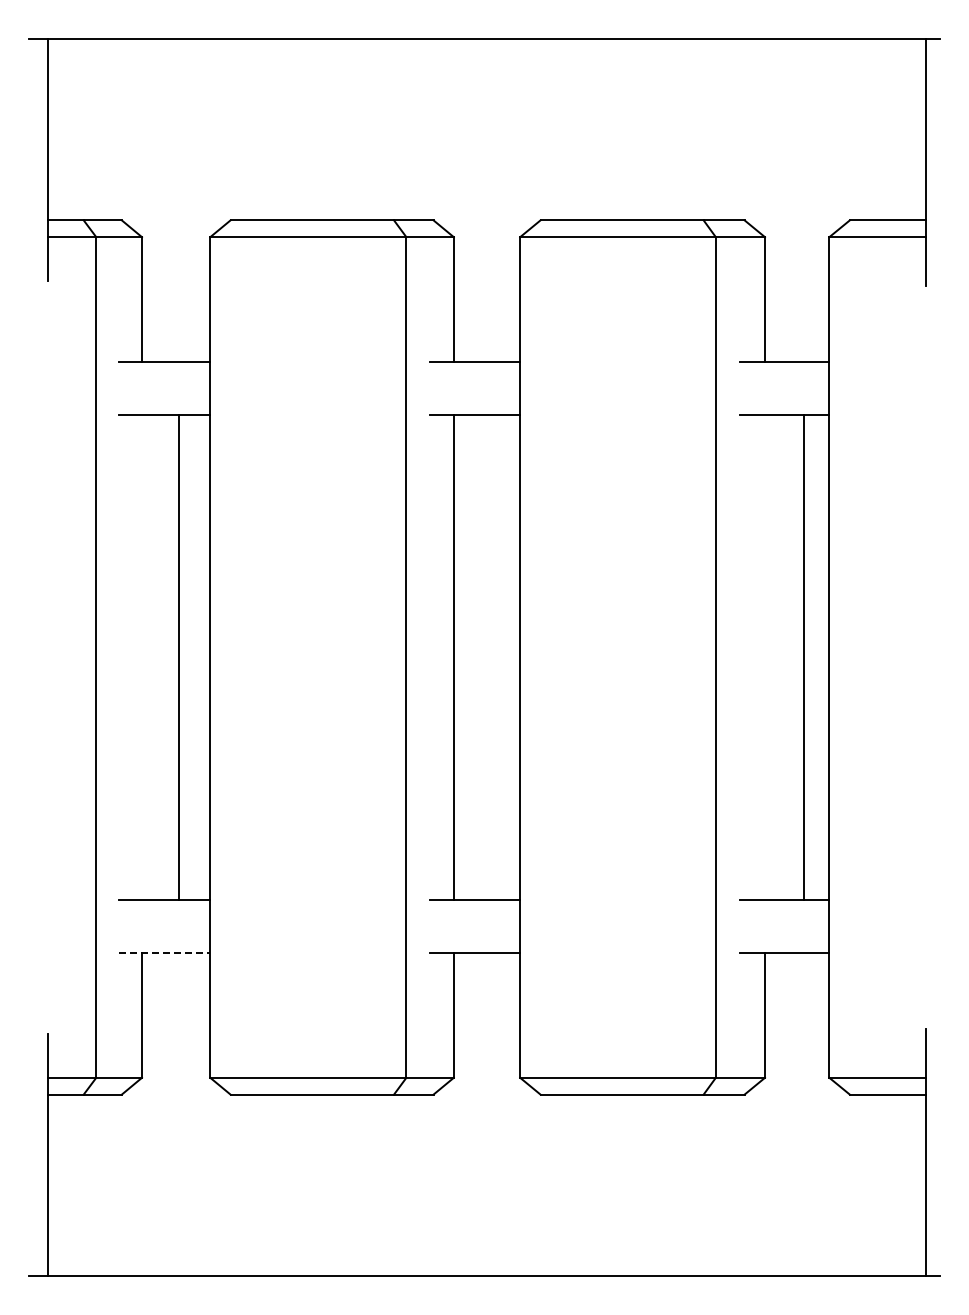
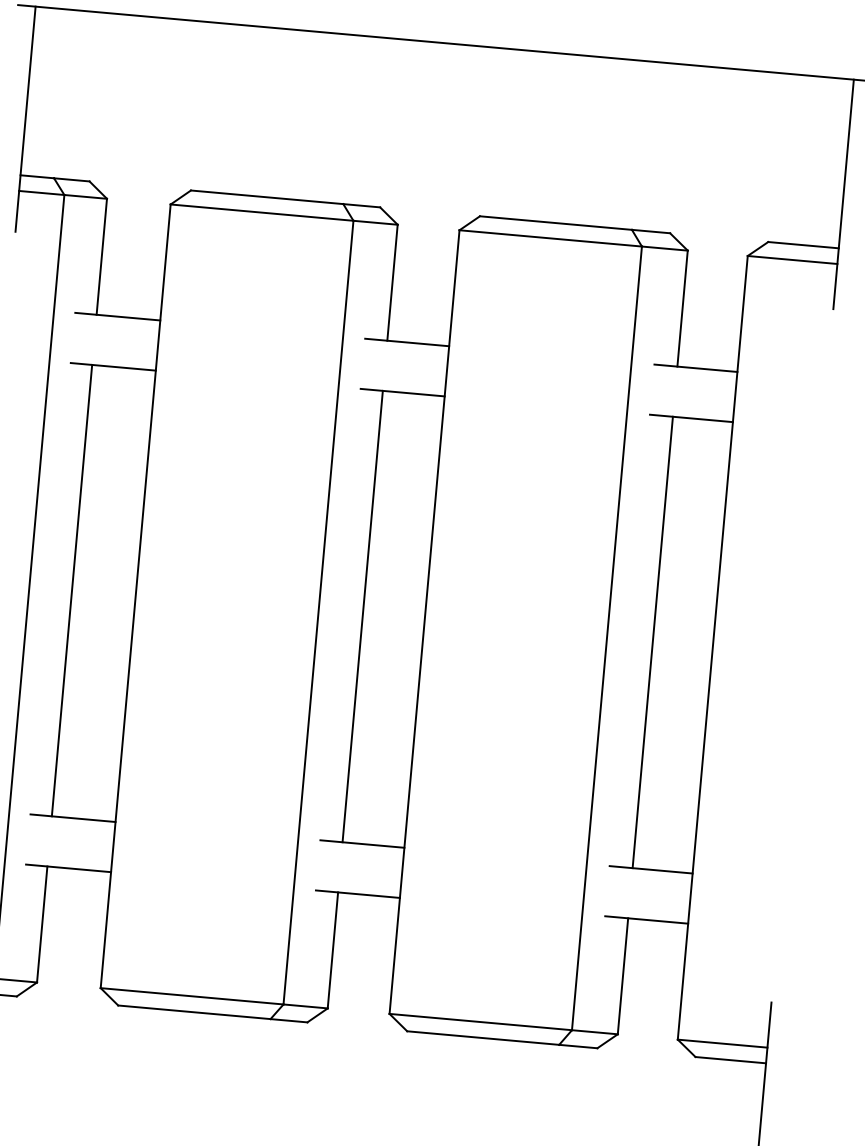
line: (179, 657) -> (72, 590), moved
line: (804, 657) -> (653, 642), moved
line: (164, 953) -> (68, 868), dashed -> solid

